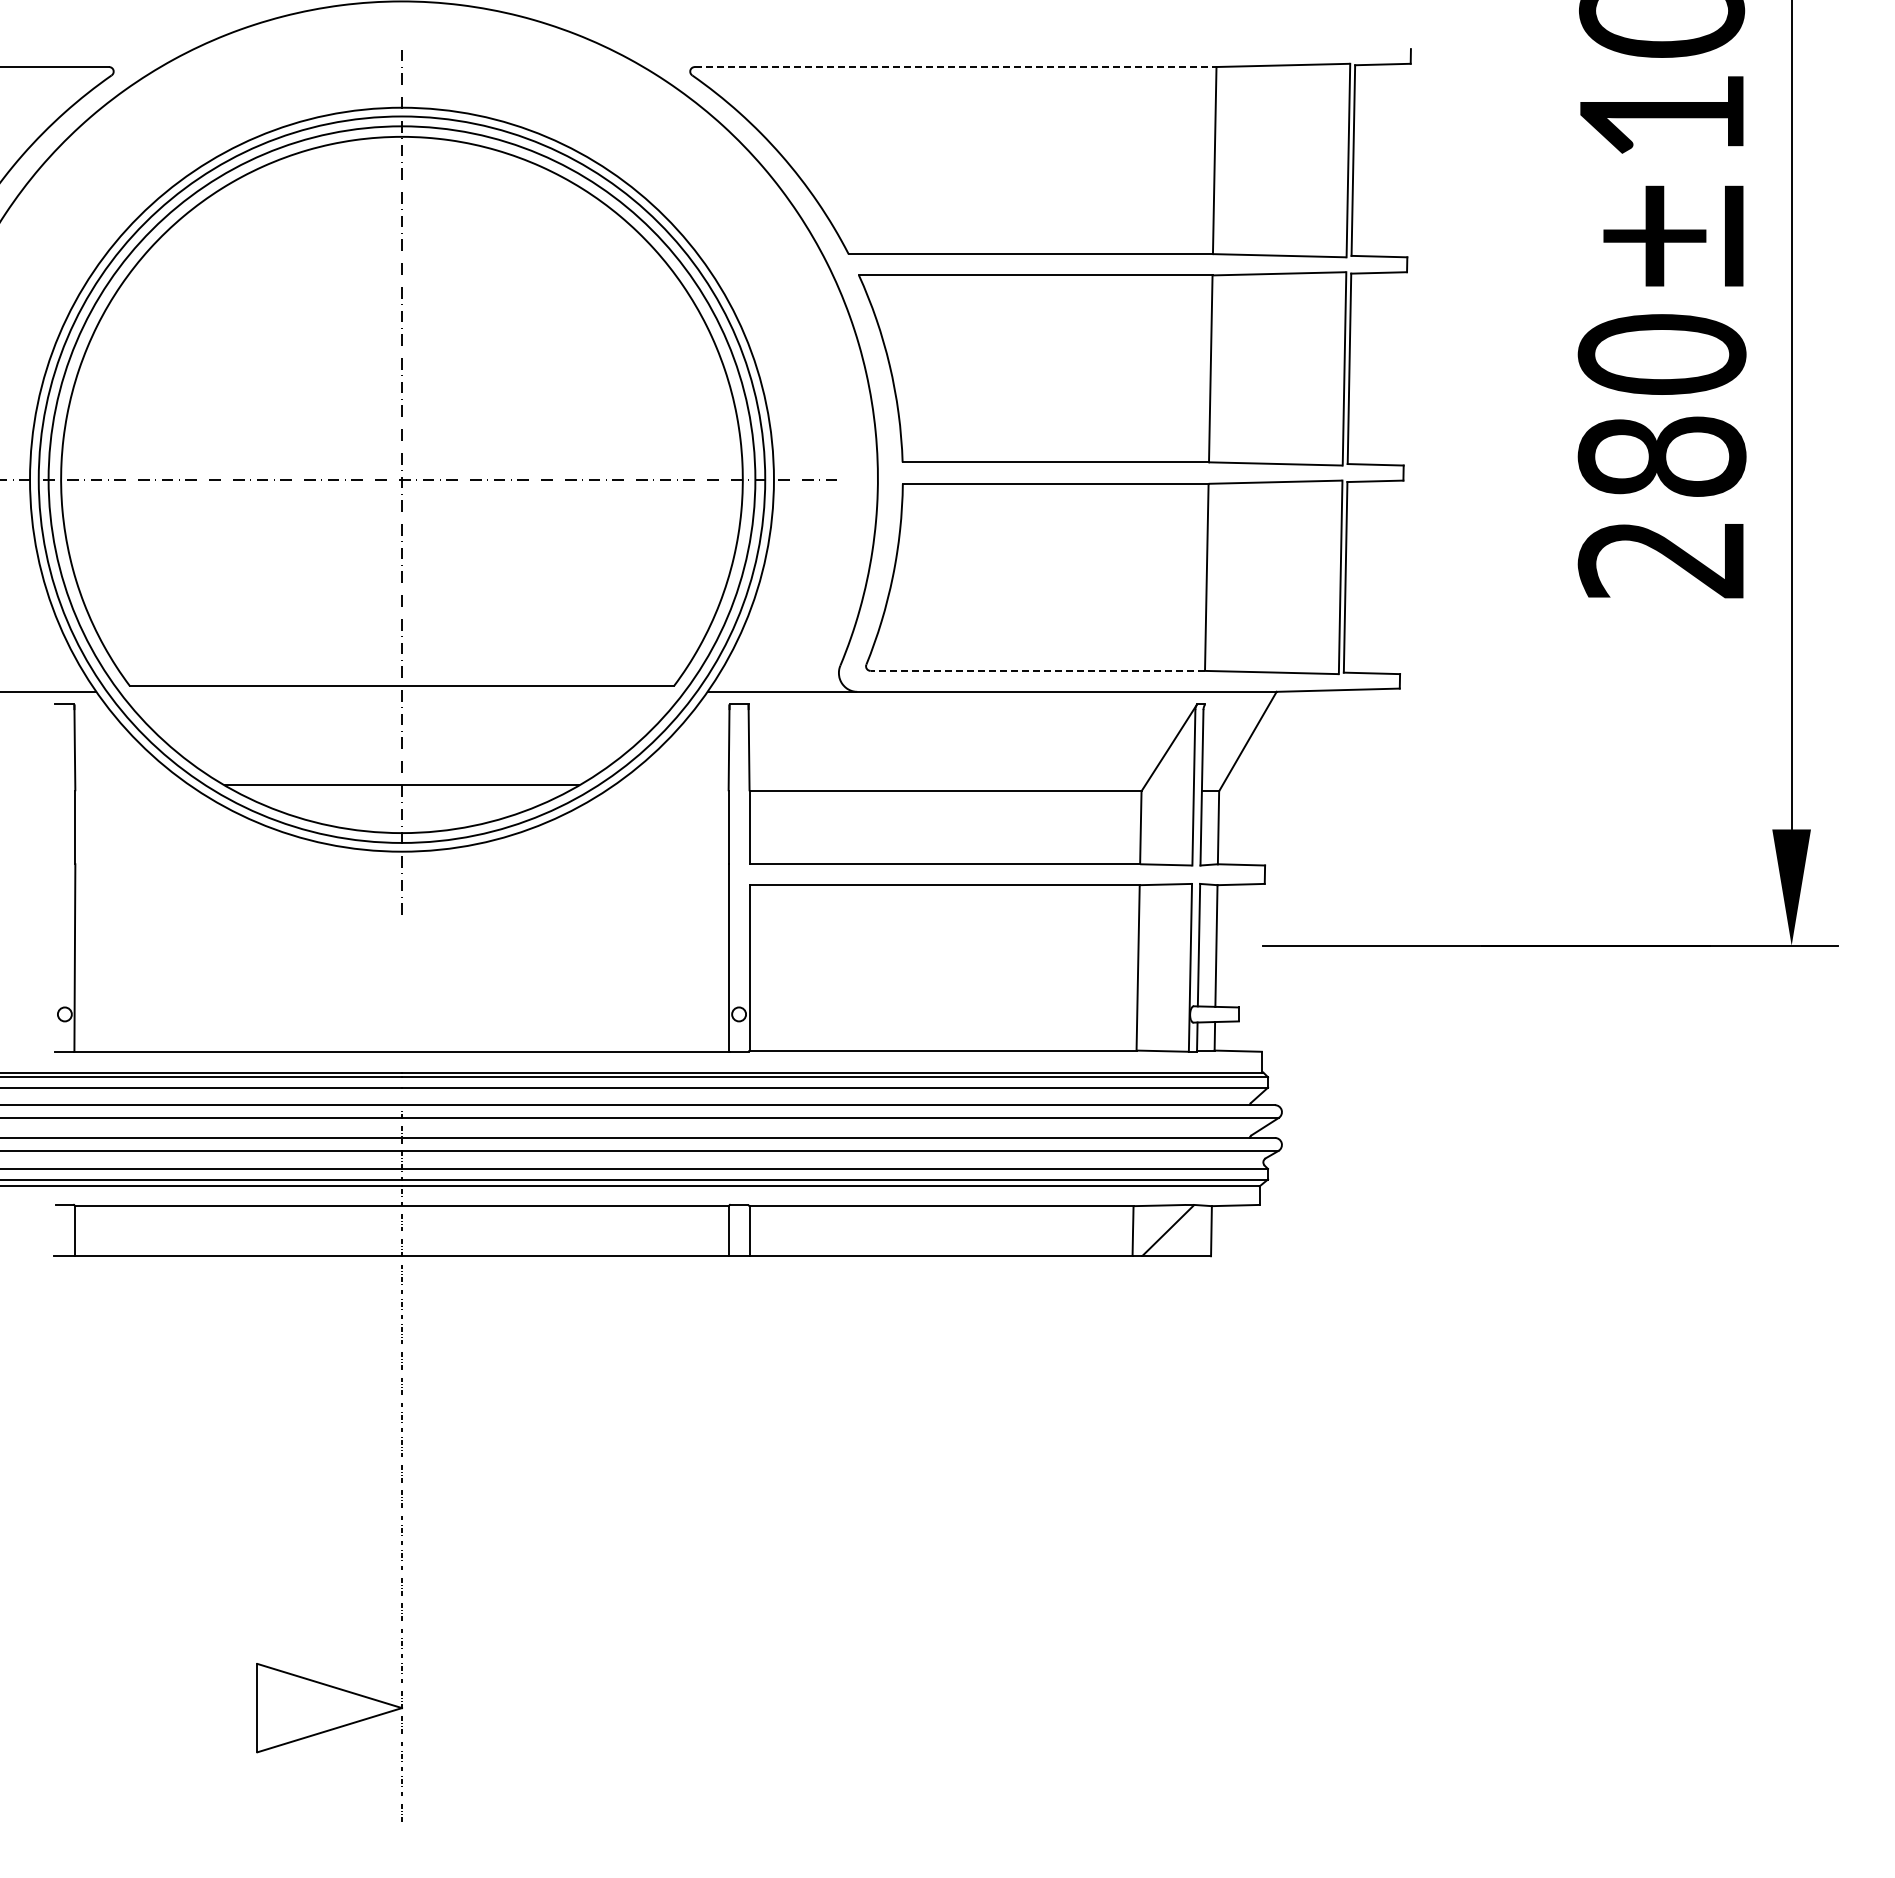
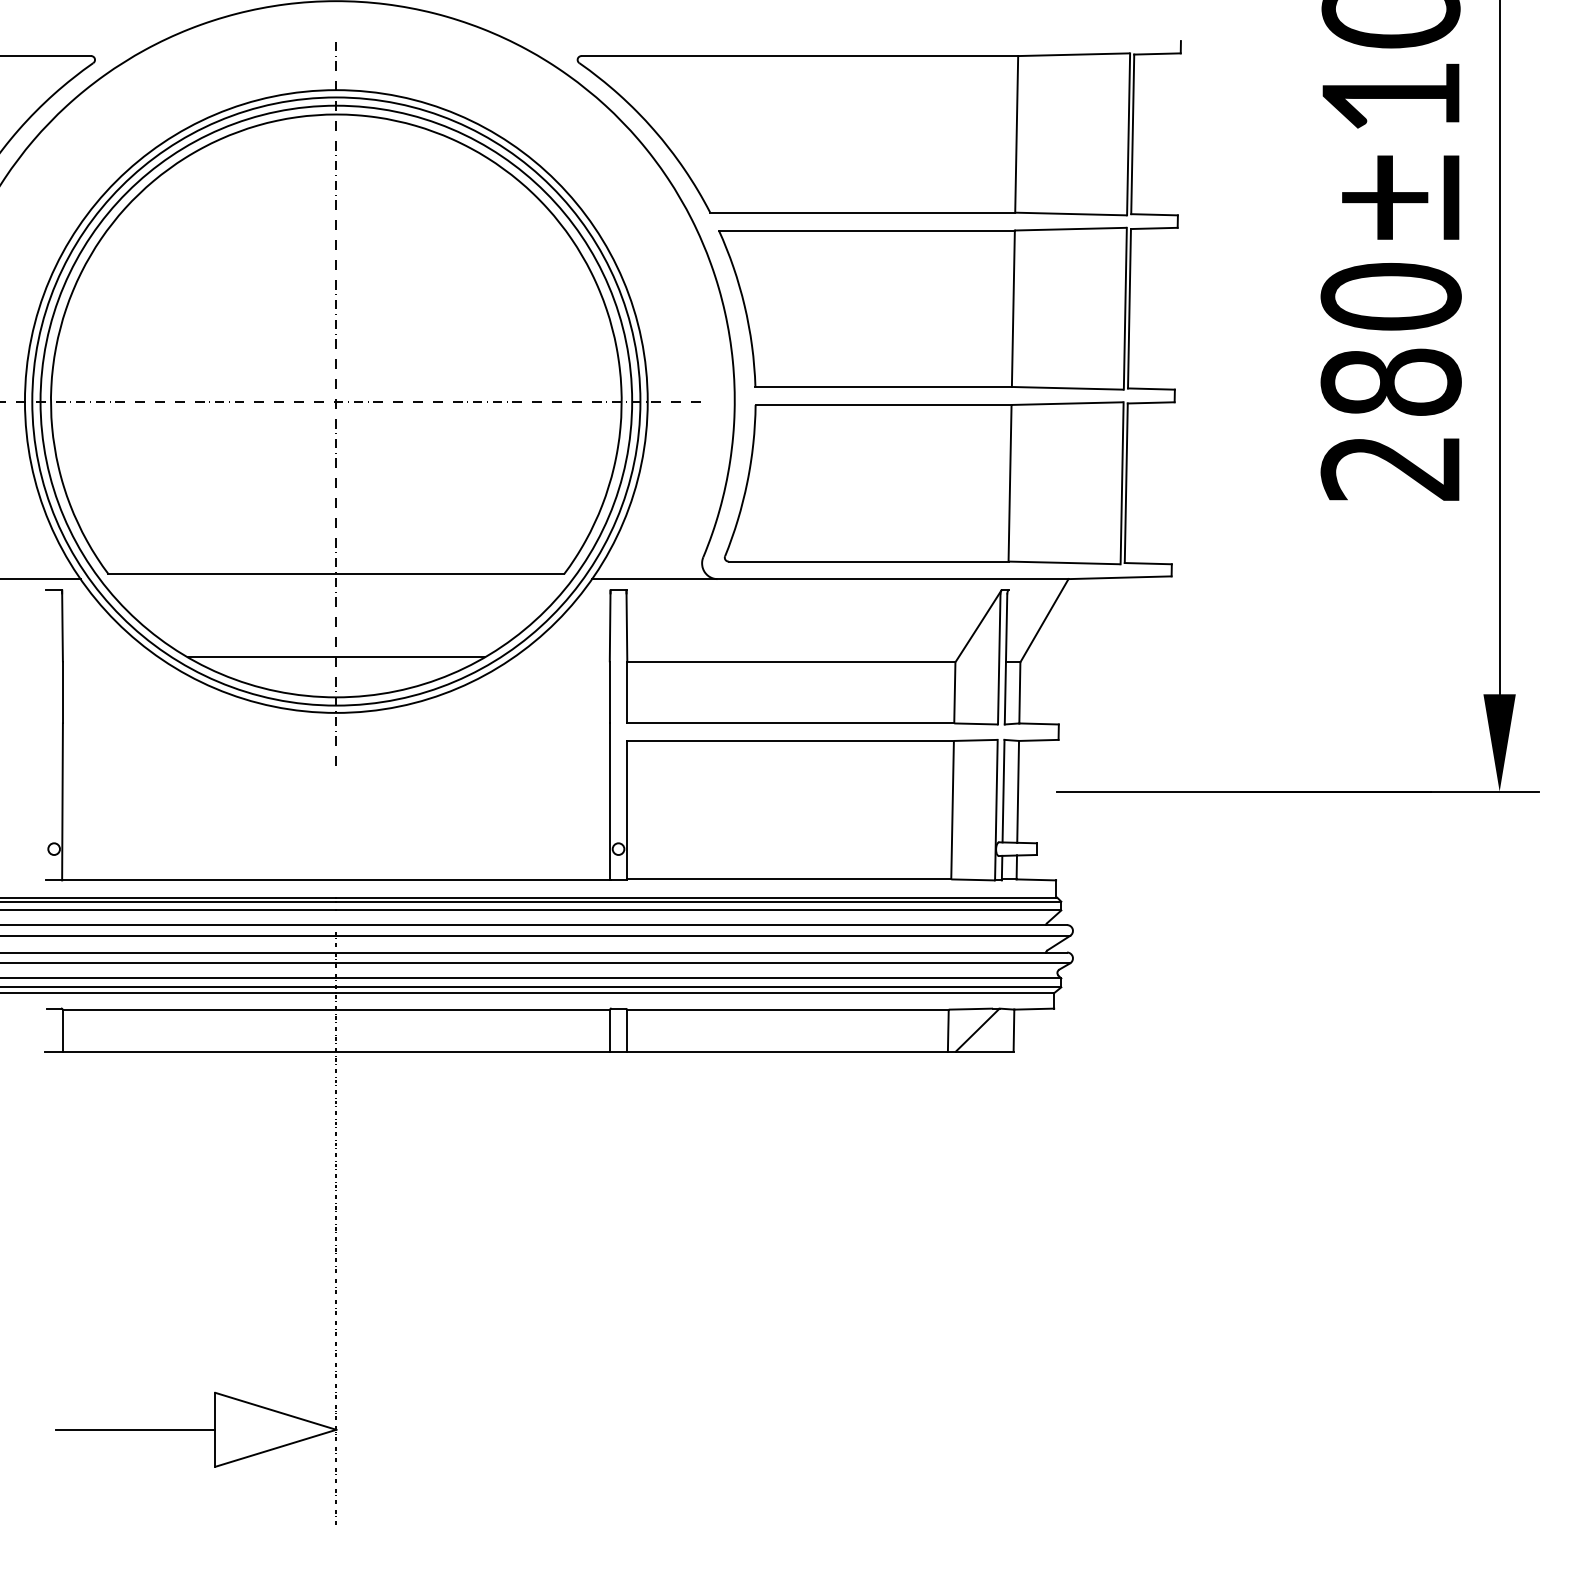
line: (955, 67) -> (799, 56), dashed -> solid
line: (1037, 670) -> (868, 561), dashed -> solid
line: (161, 1708) -> (135, 1430), added

